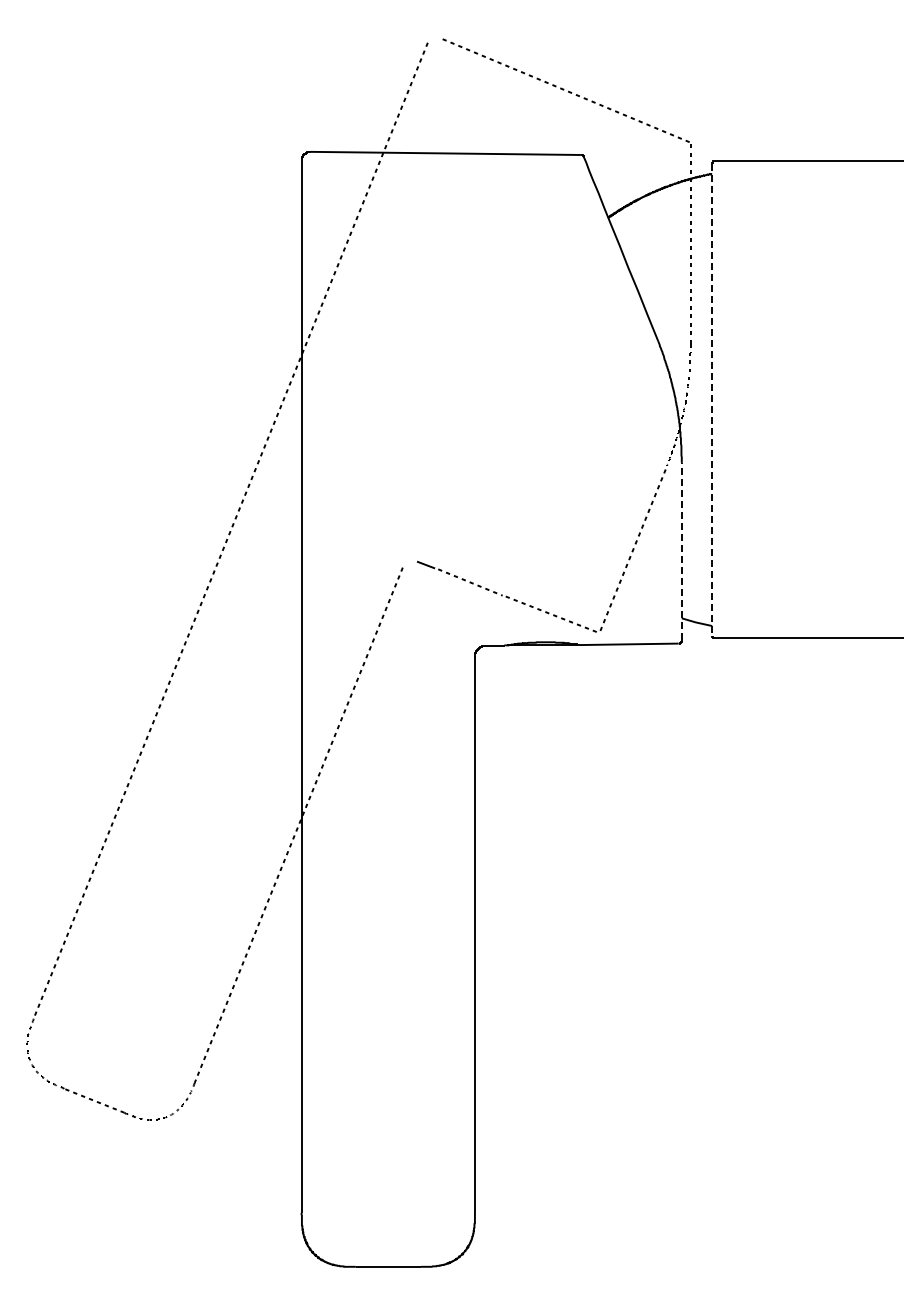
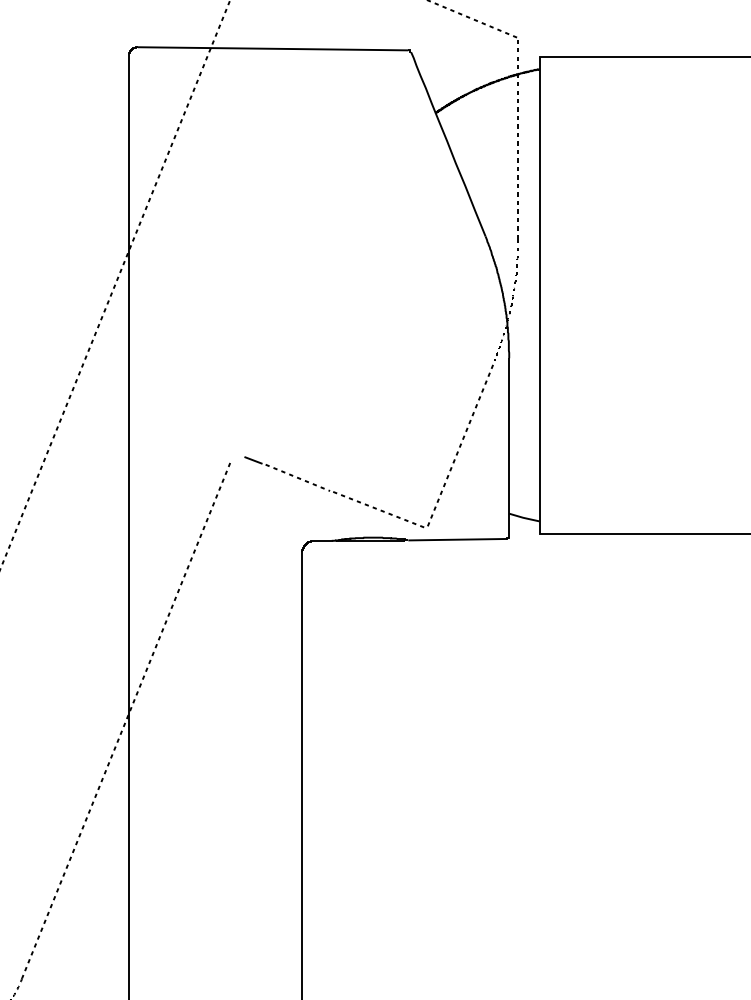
line: (712, 400) -> (539, 295), dashed -> solid
line: (681, 551) -> (508, 446), dashed -> solid

